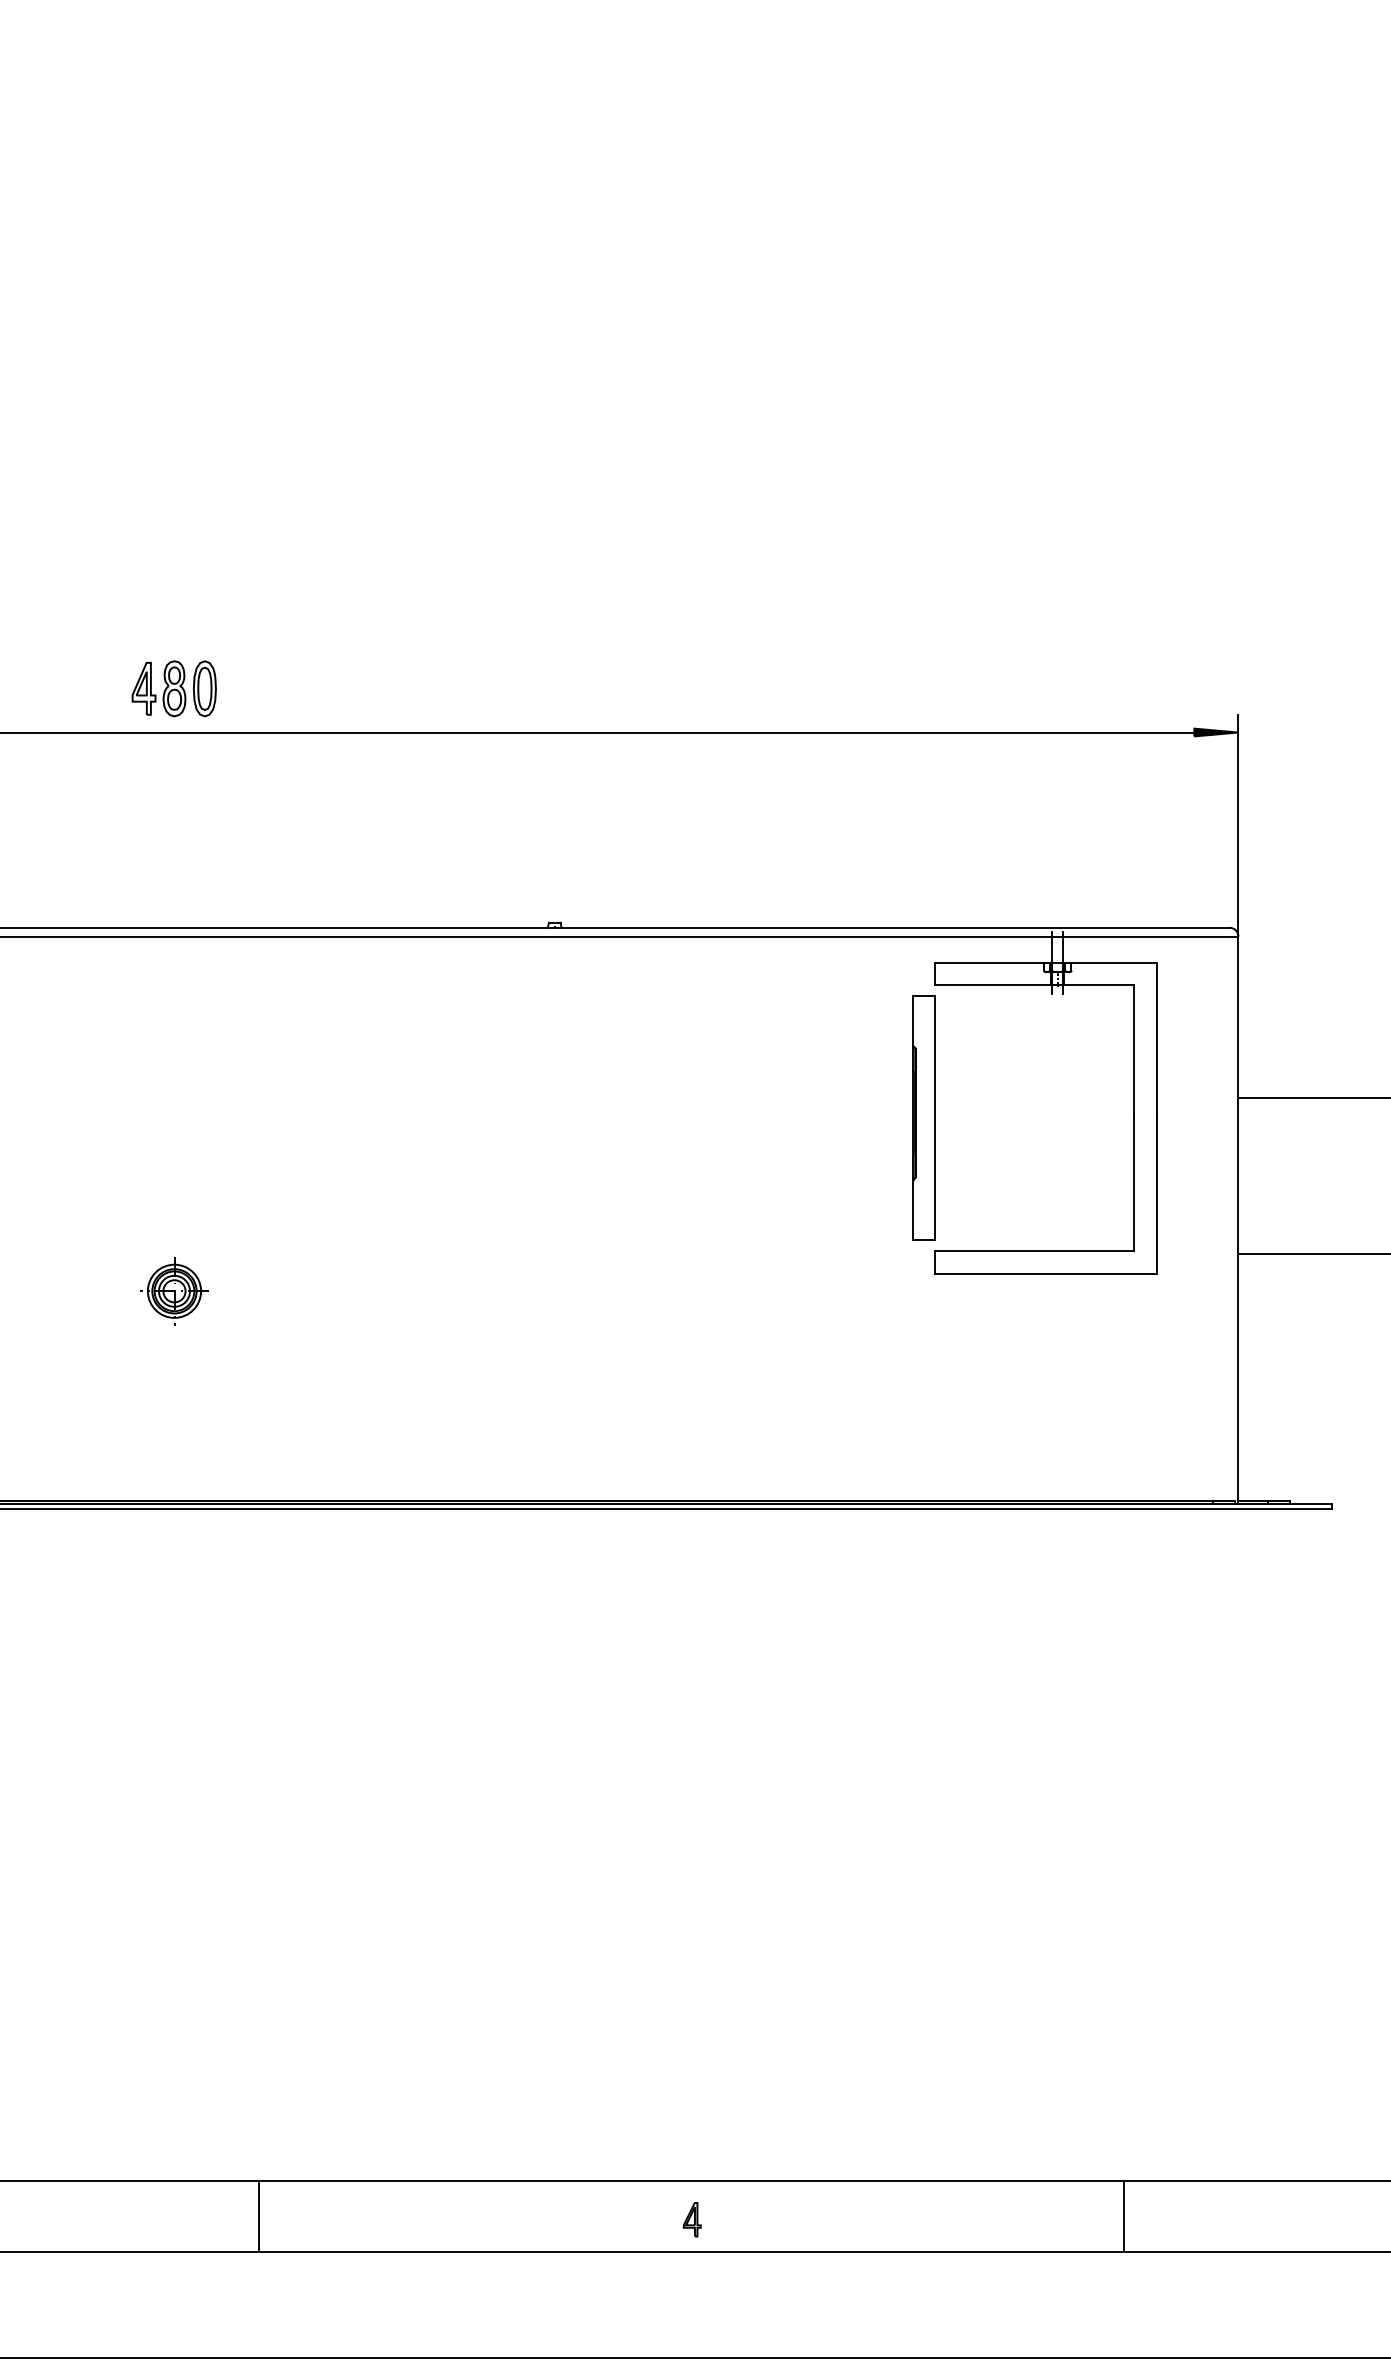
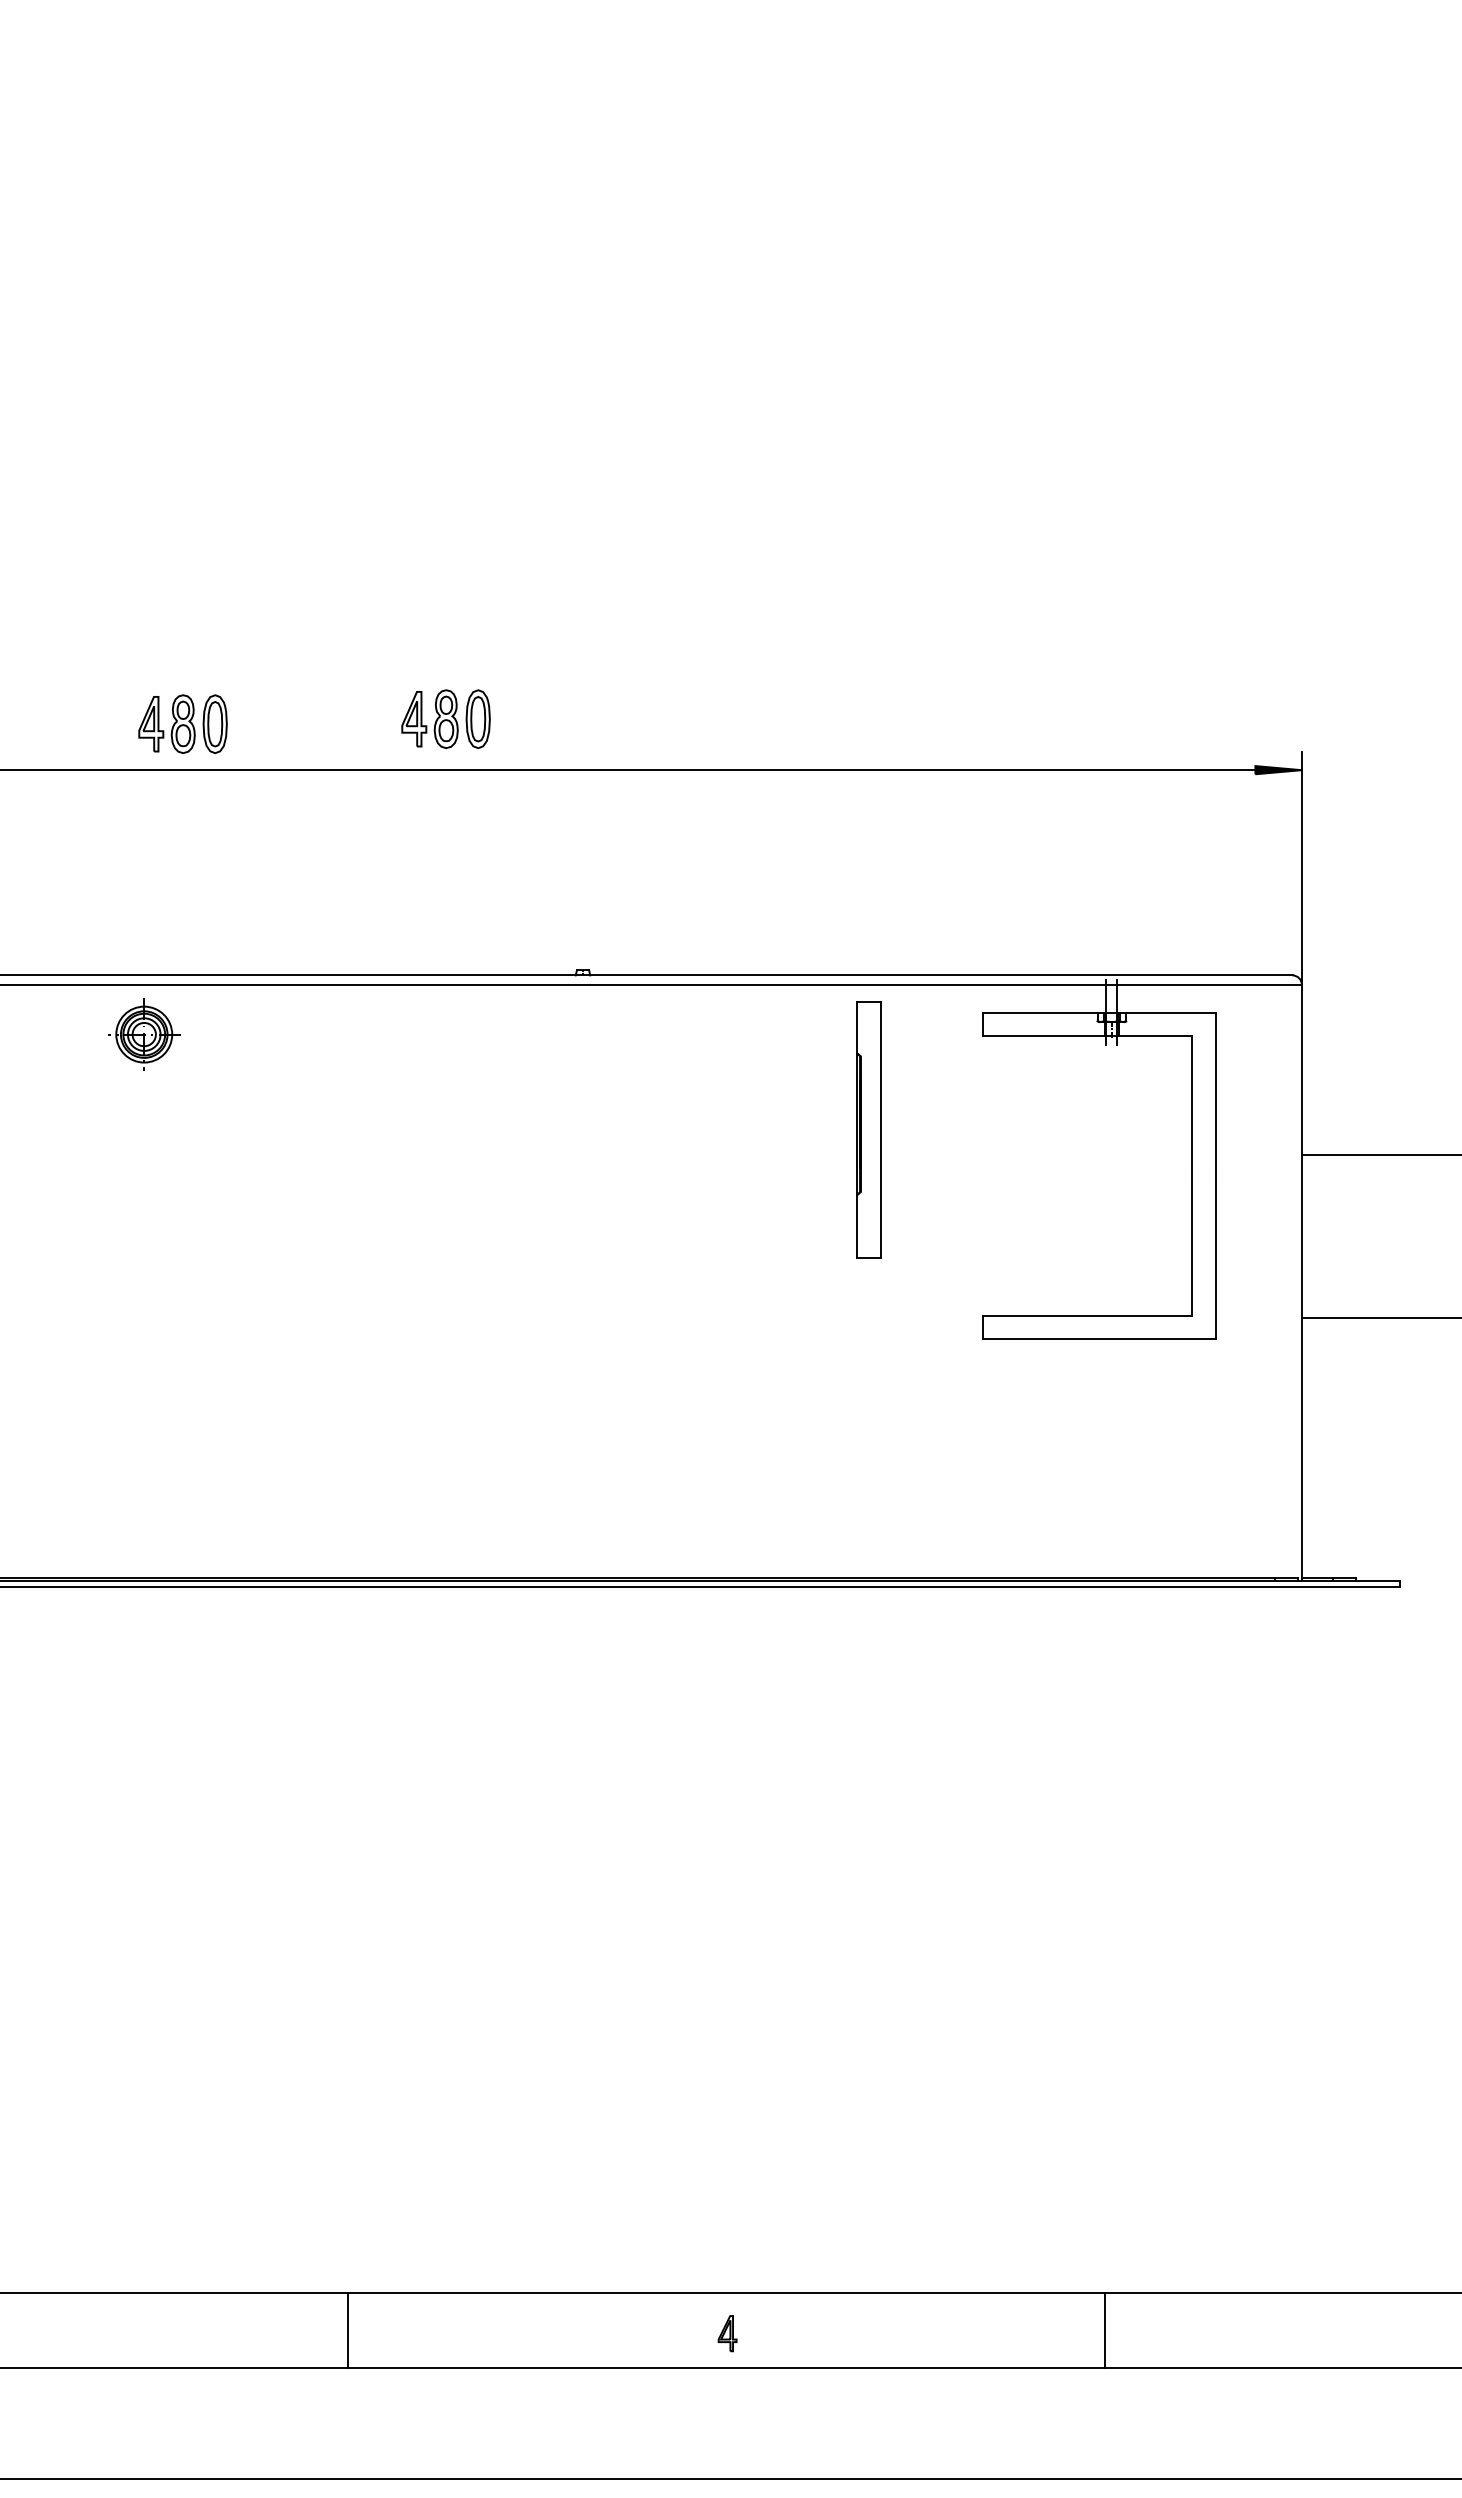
part: (423, 684) -> (445, 719), added
part: (923, 1118) -> (868, 1129), moved
part: (174, 1291) -> (144, 1034), moved
line: (259, 2215) -> (347, 2329), moved
line: (1124, 2215) -> (1105, 2329), moved

